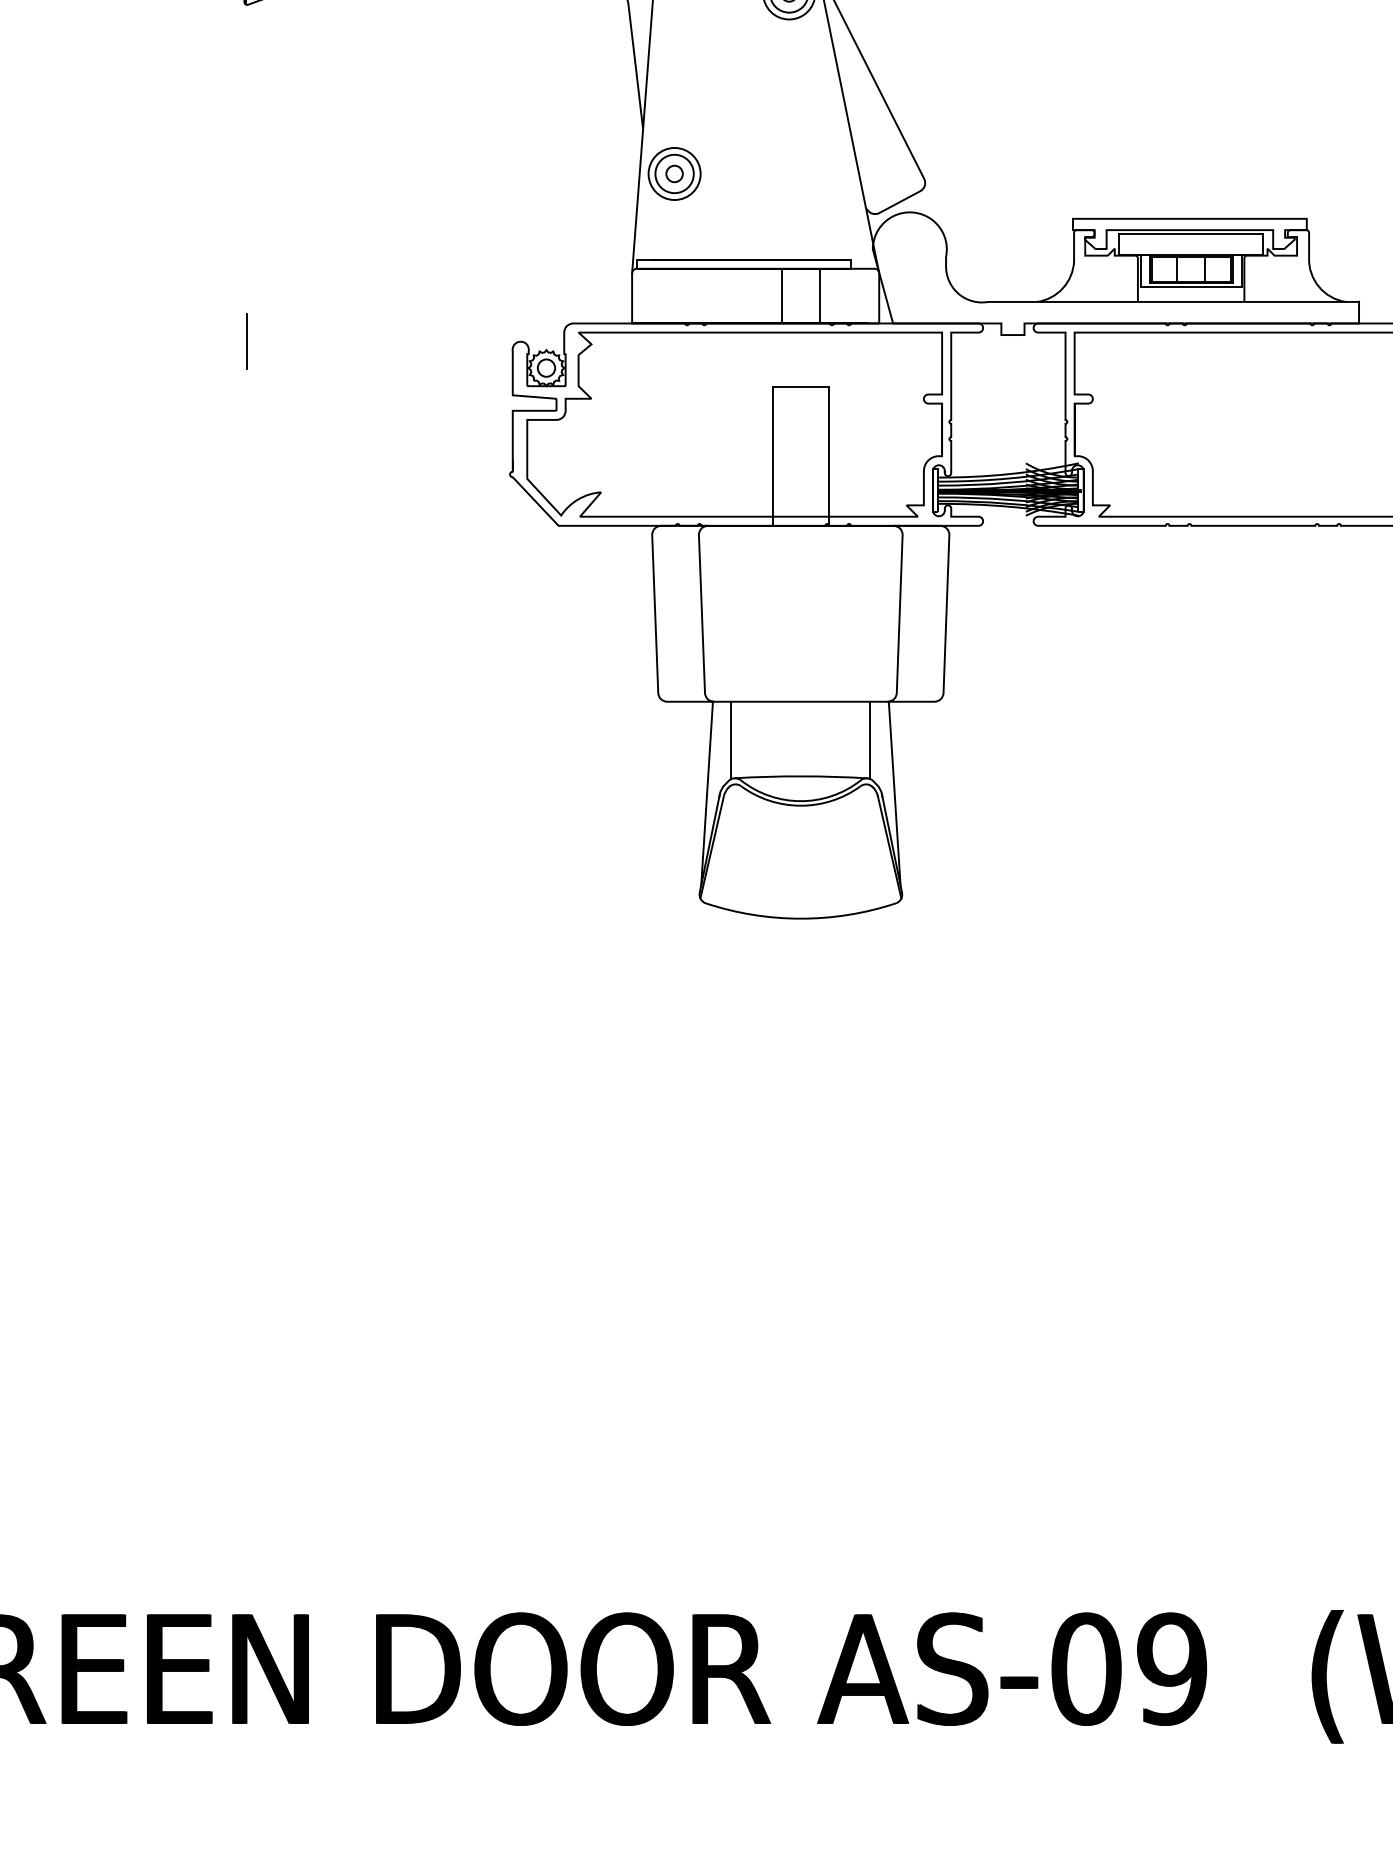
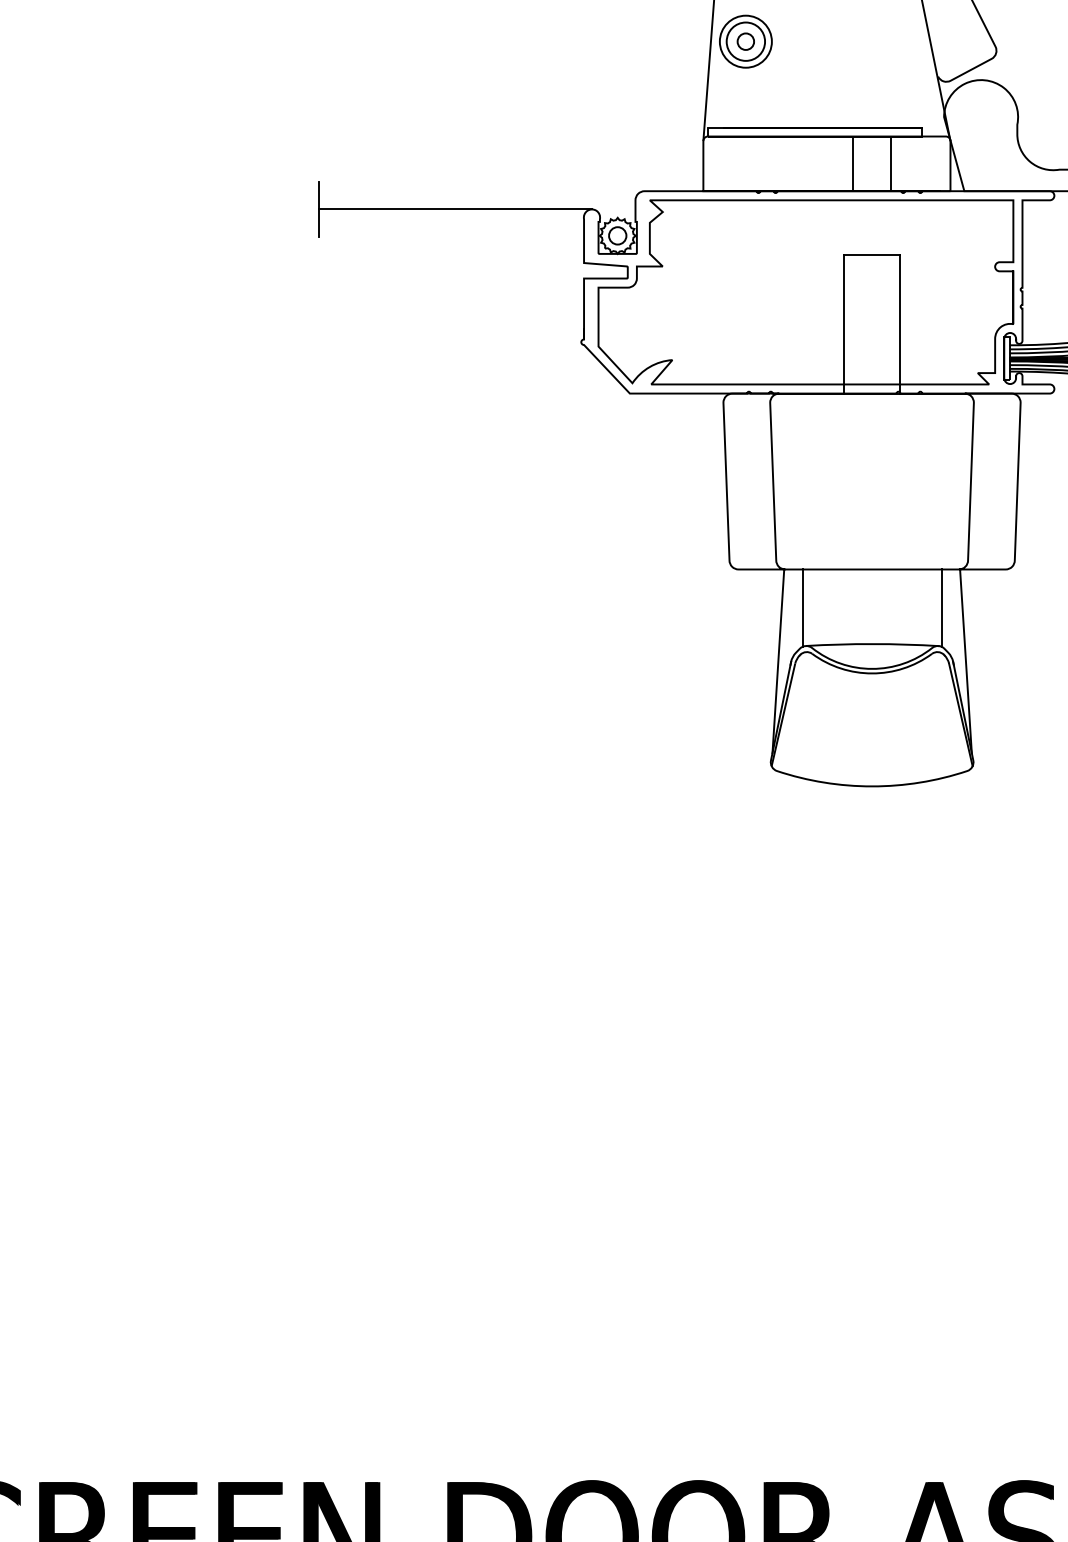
line: (383, 341) -> (454, 209), added

